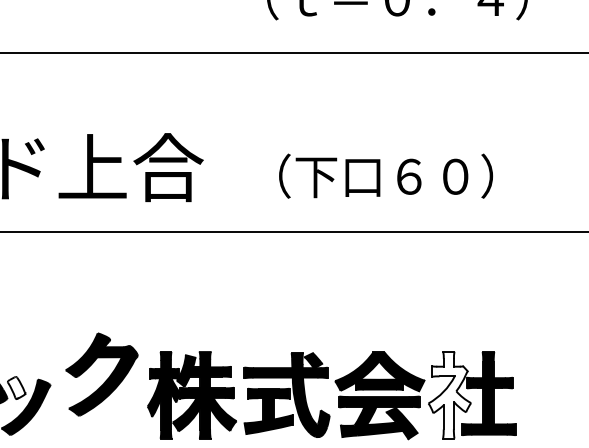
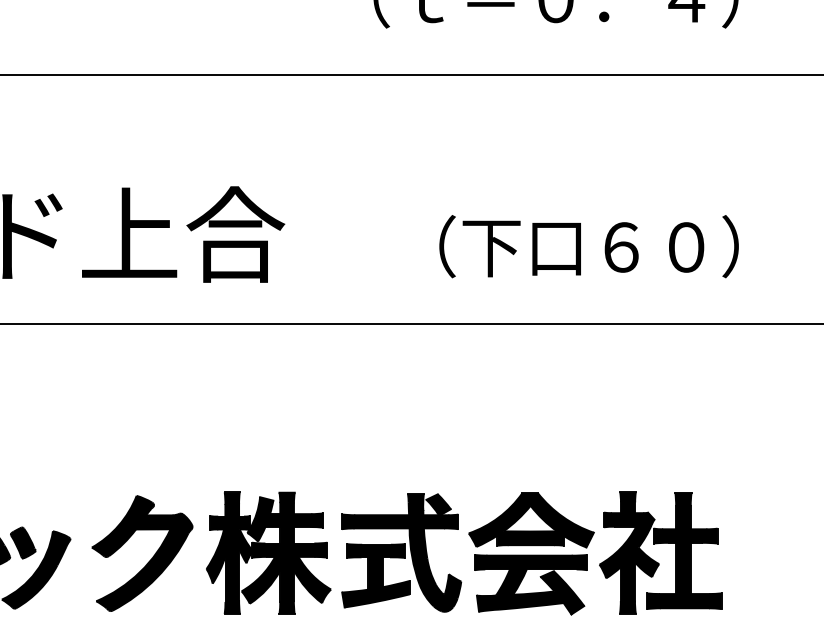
text: (385, 175) -> (588, 245), moved
part: (106, 379) -> (148, 560), moved
fill: (16, 387) -> (22, 542), added
fill: (449, 394) -> (628, 552), added

